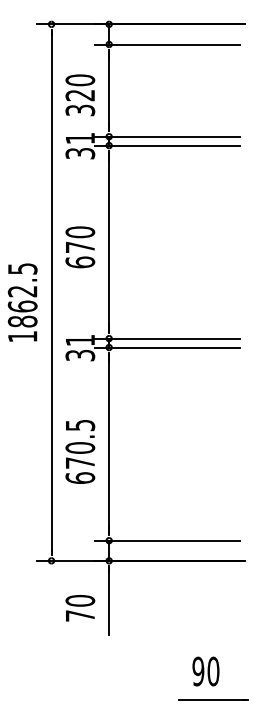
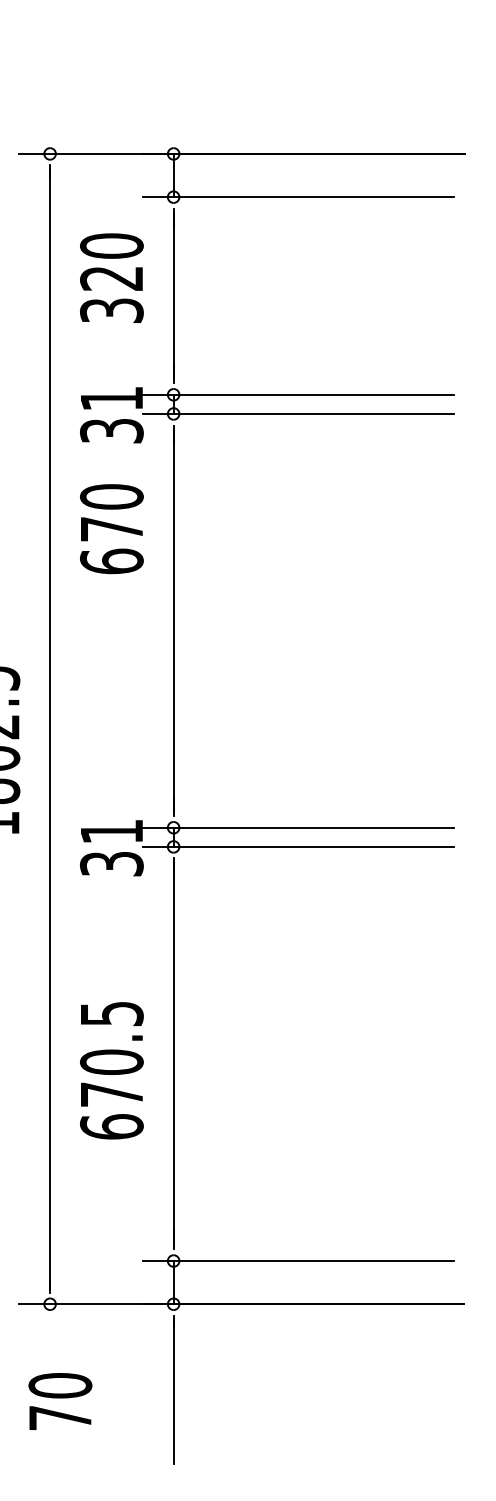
text: (80, 95) -> (112, 278), moved
text: (80, 247) -> (112, 529), moved
text: (80, 608) -> (60, 1402), moved

